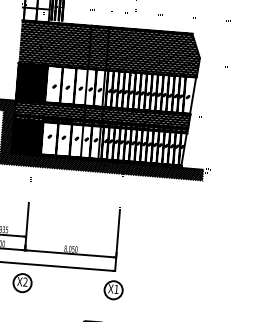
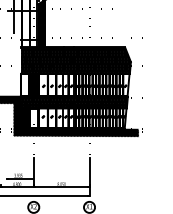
hatch: (24, 81) -> (25, 84), removed
hatch: (33, 137) -> (33, 118), removed

